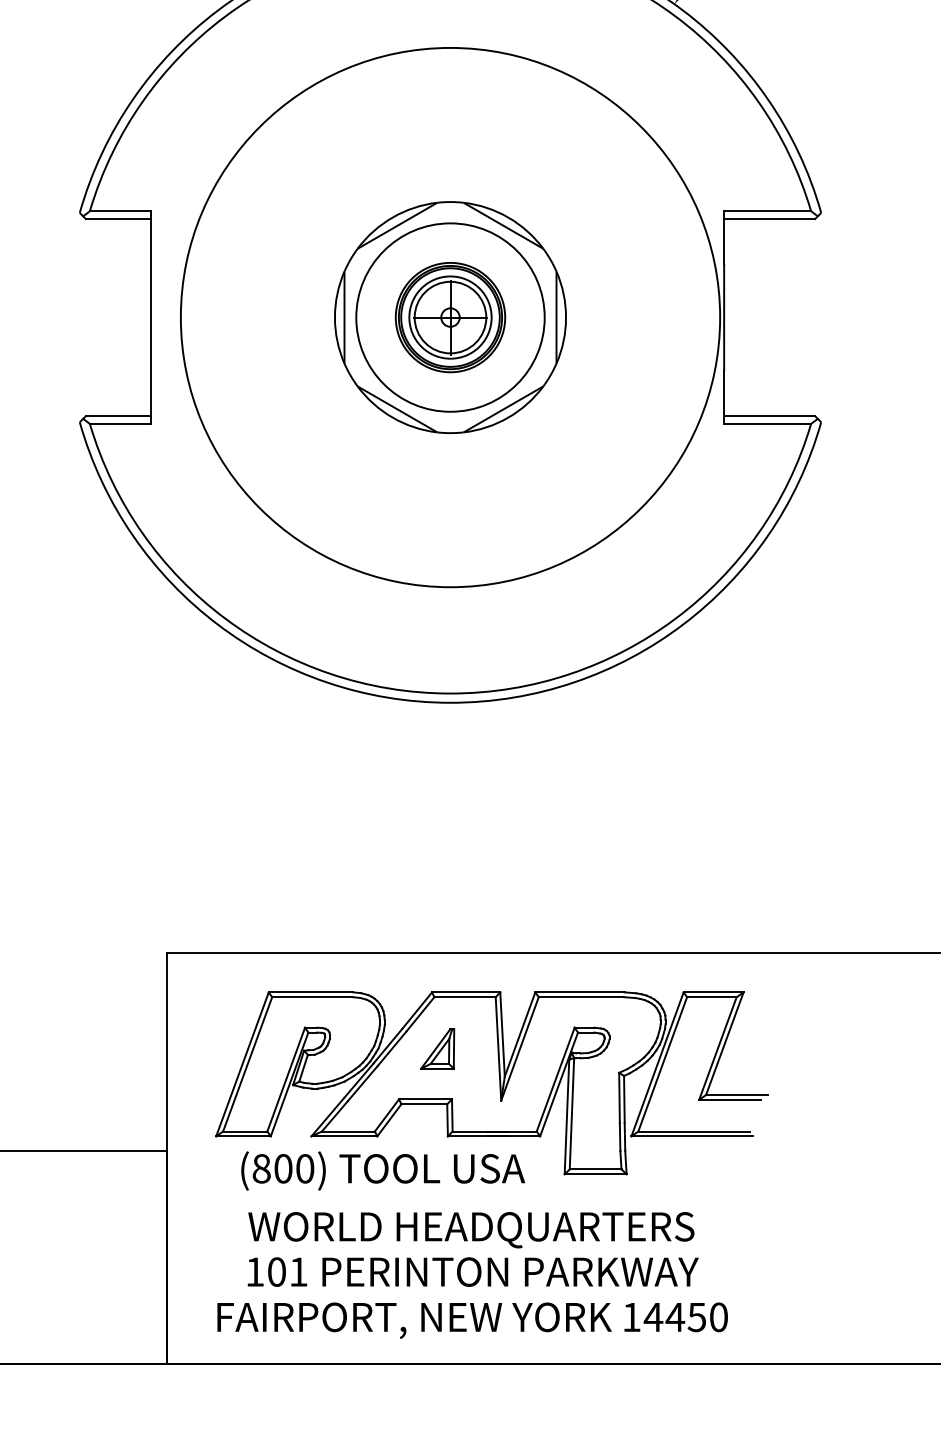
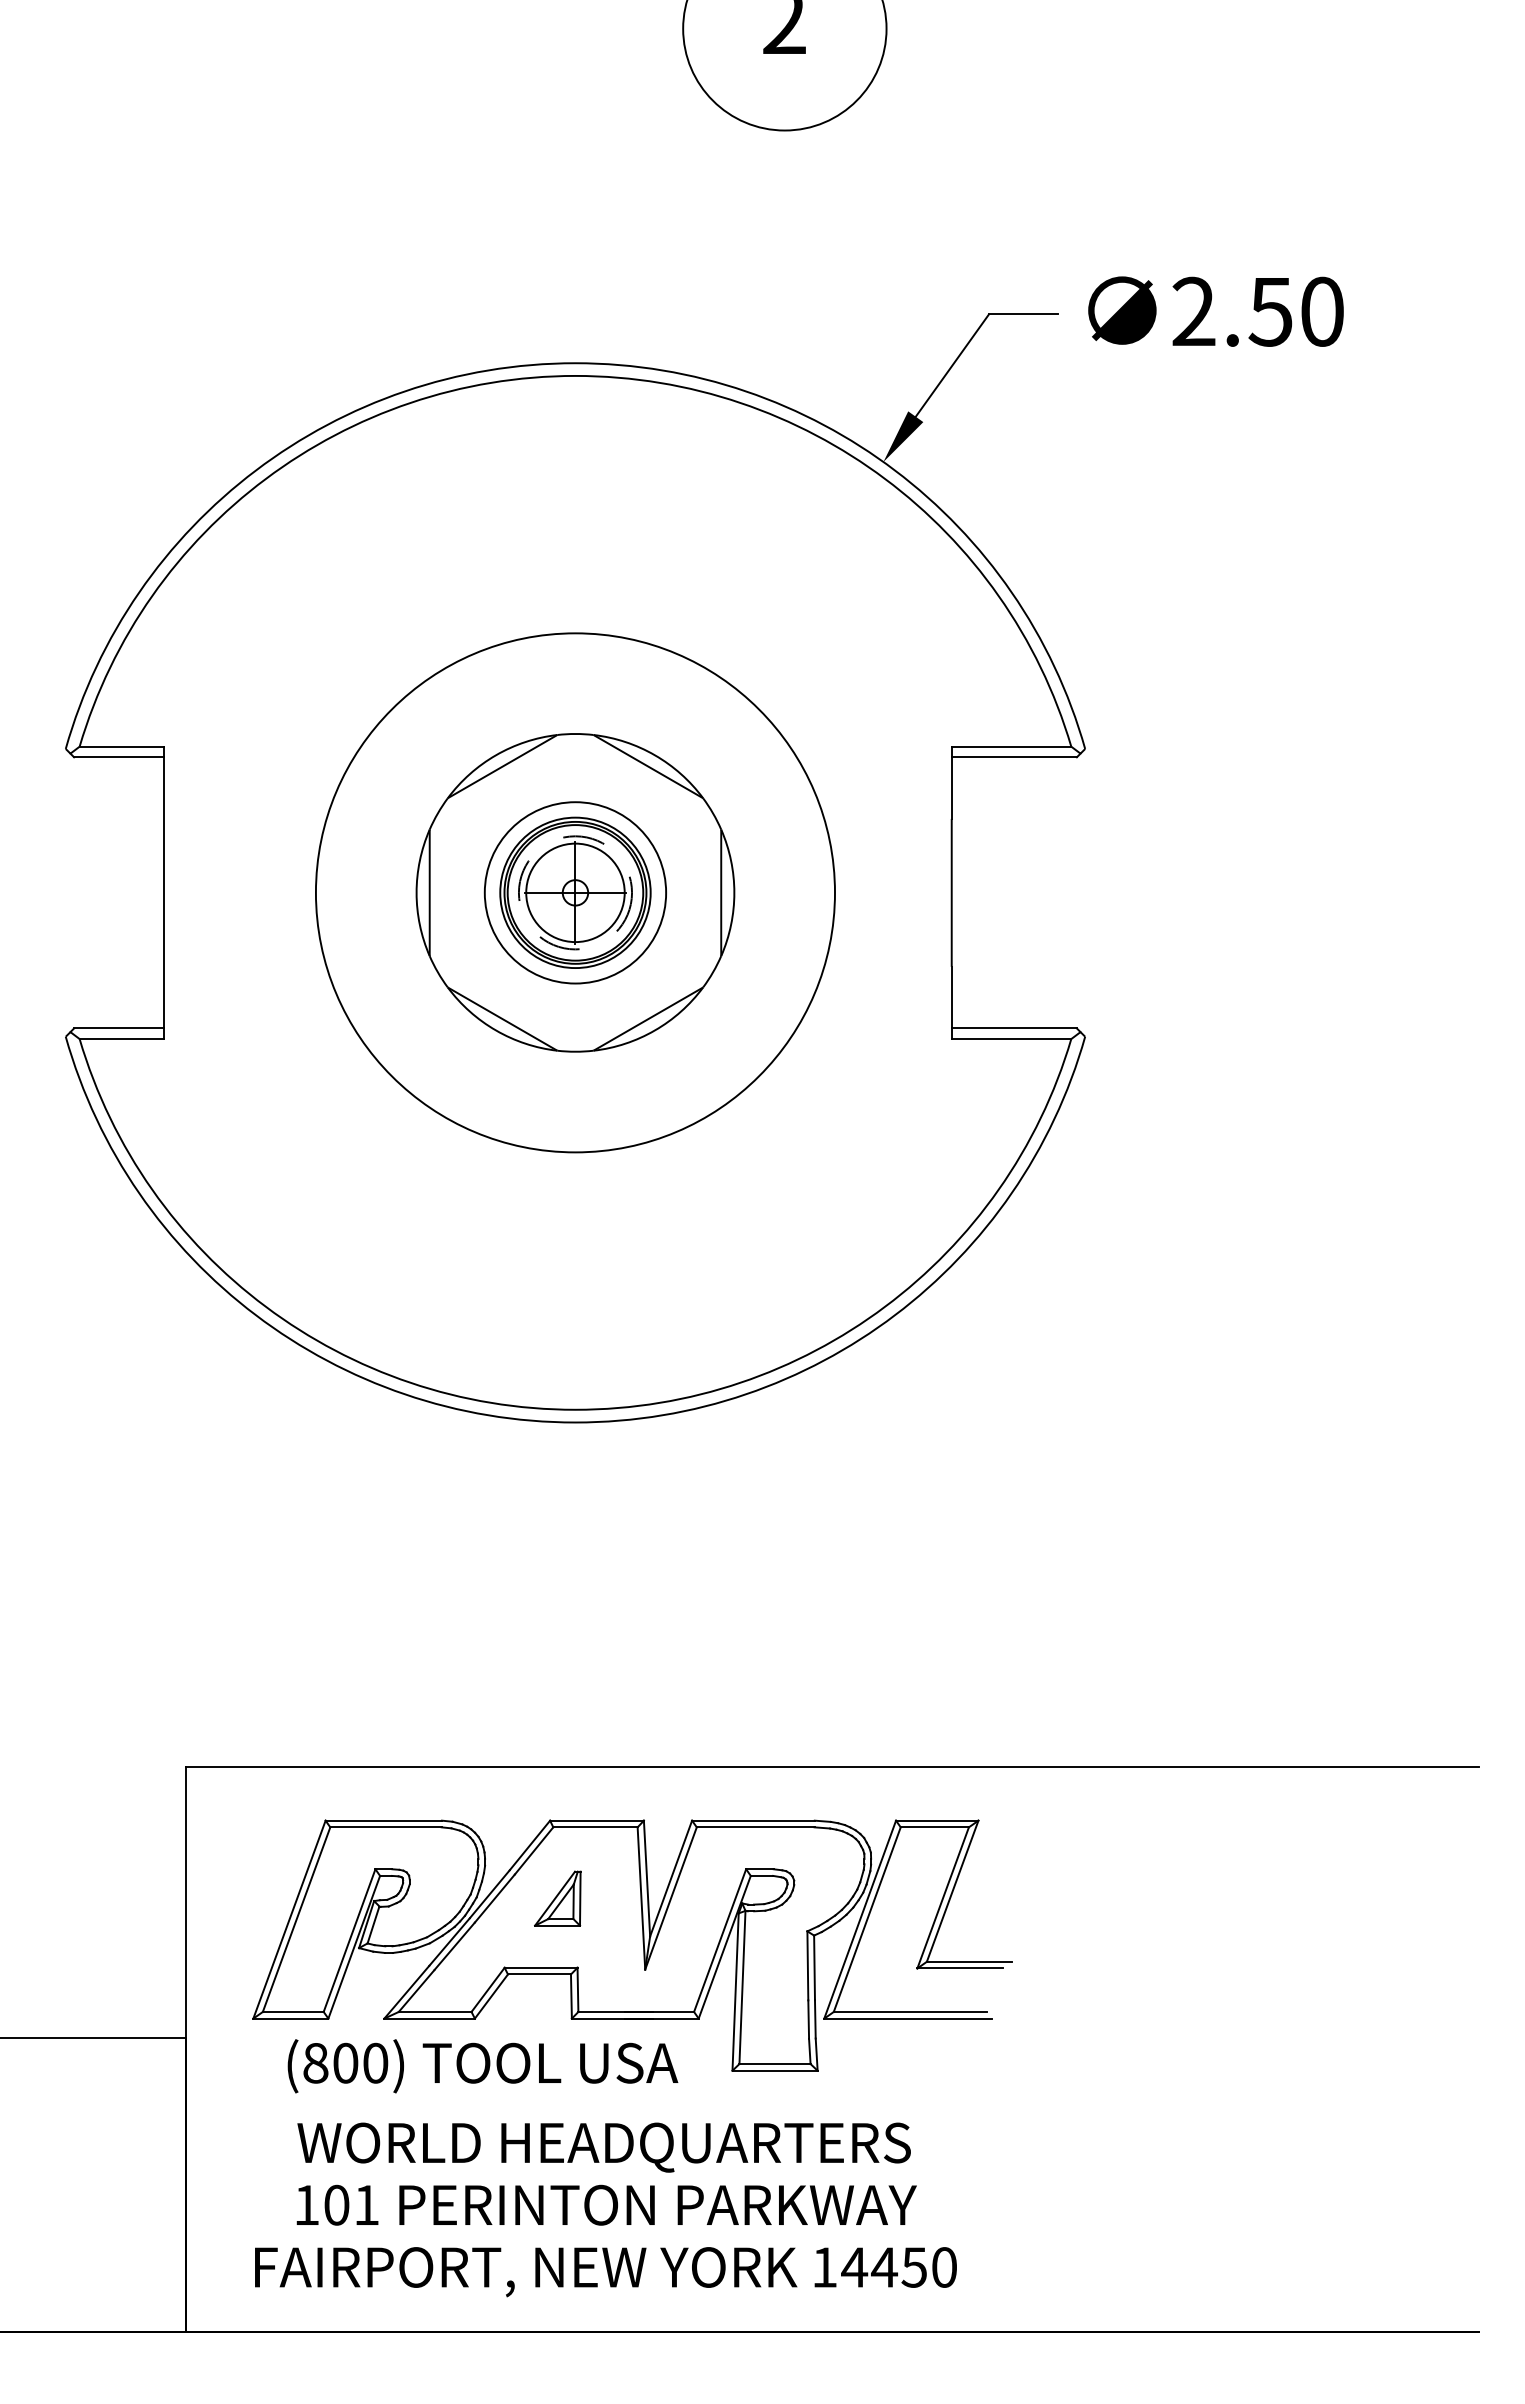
circle: (450, 317) -> (575, 892), size x0.7
circle: (450, 317) -> (575, 892), size x0.7
circle: (450, 317) -> (575, 892), solid -> dashed

